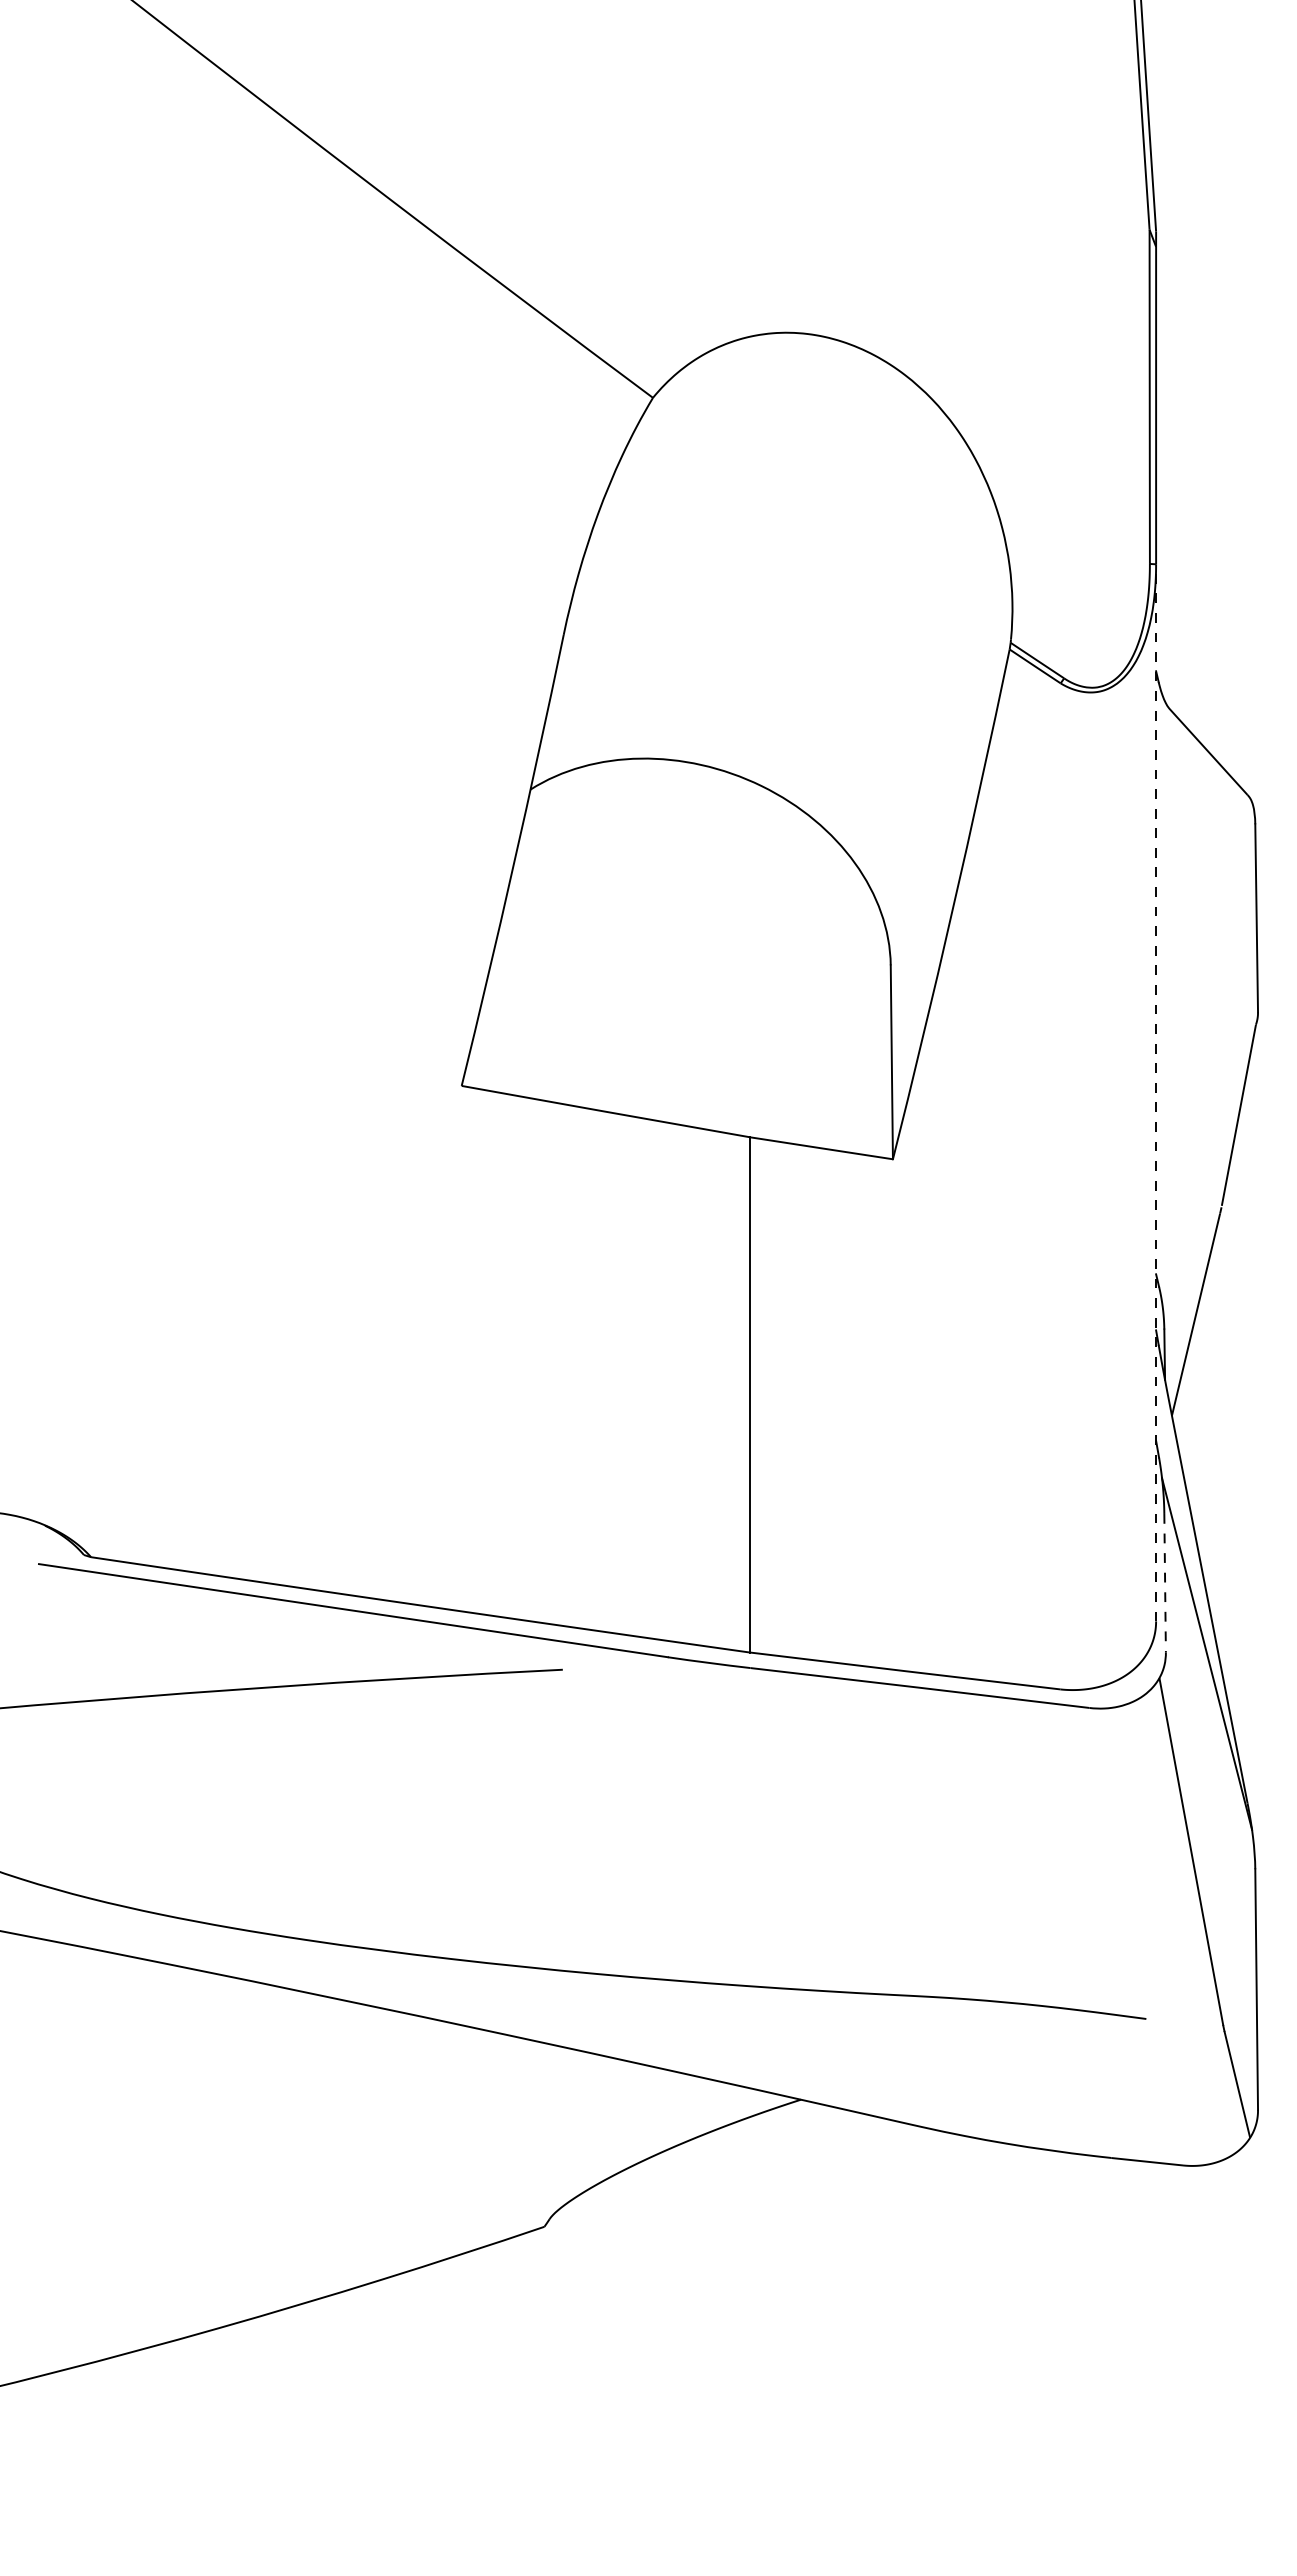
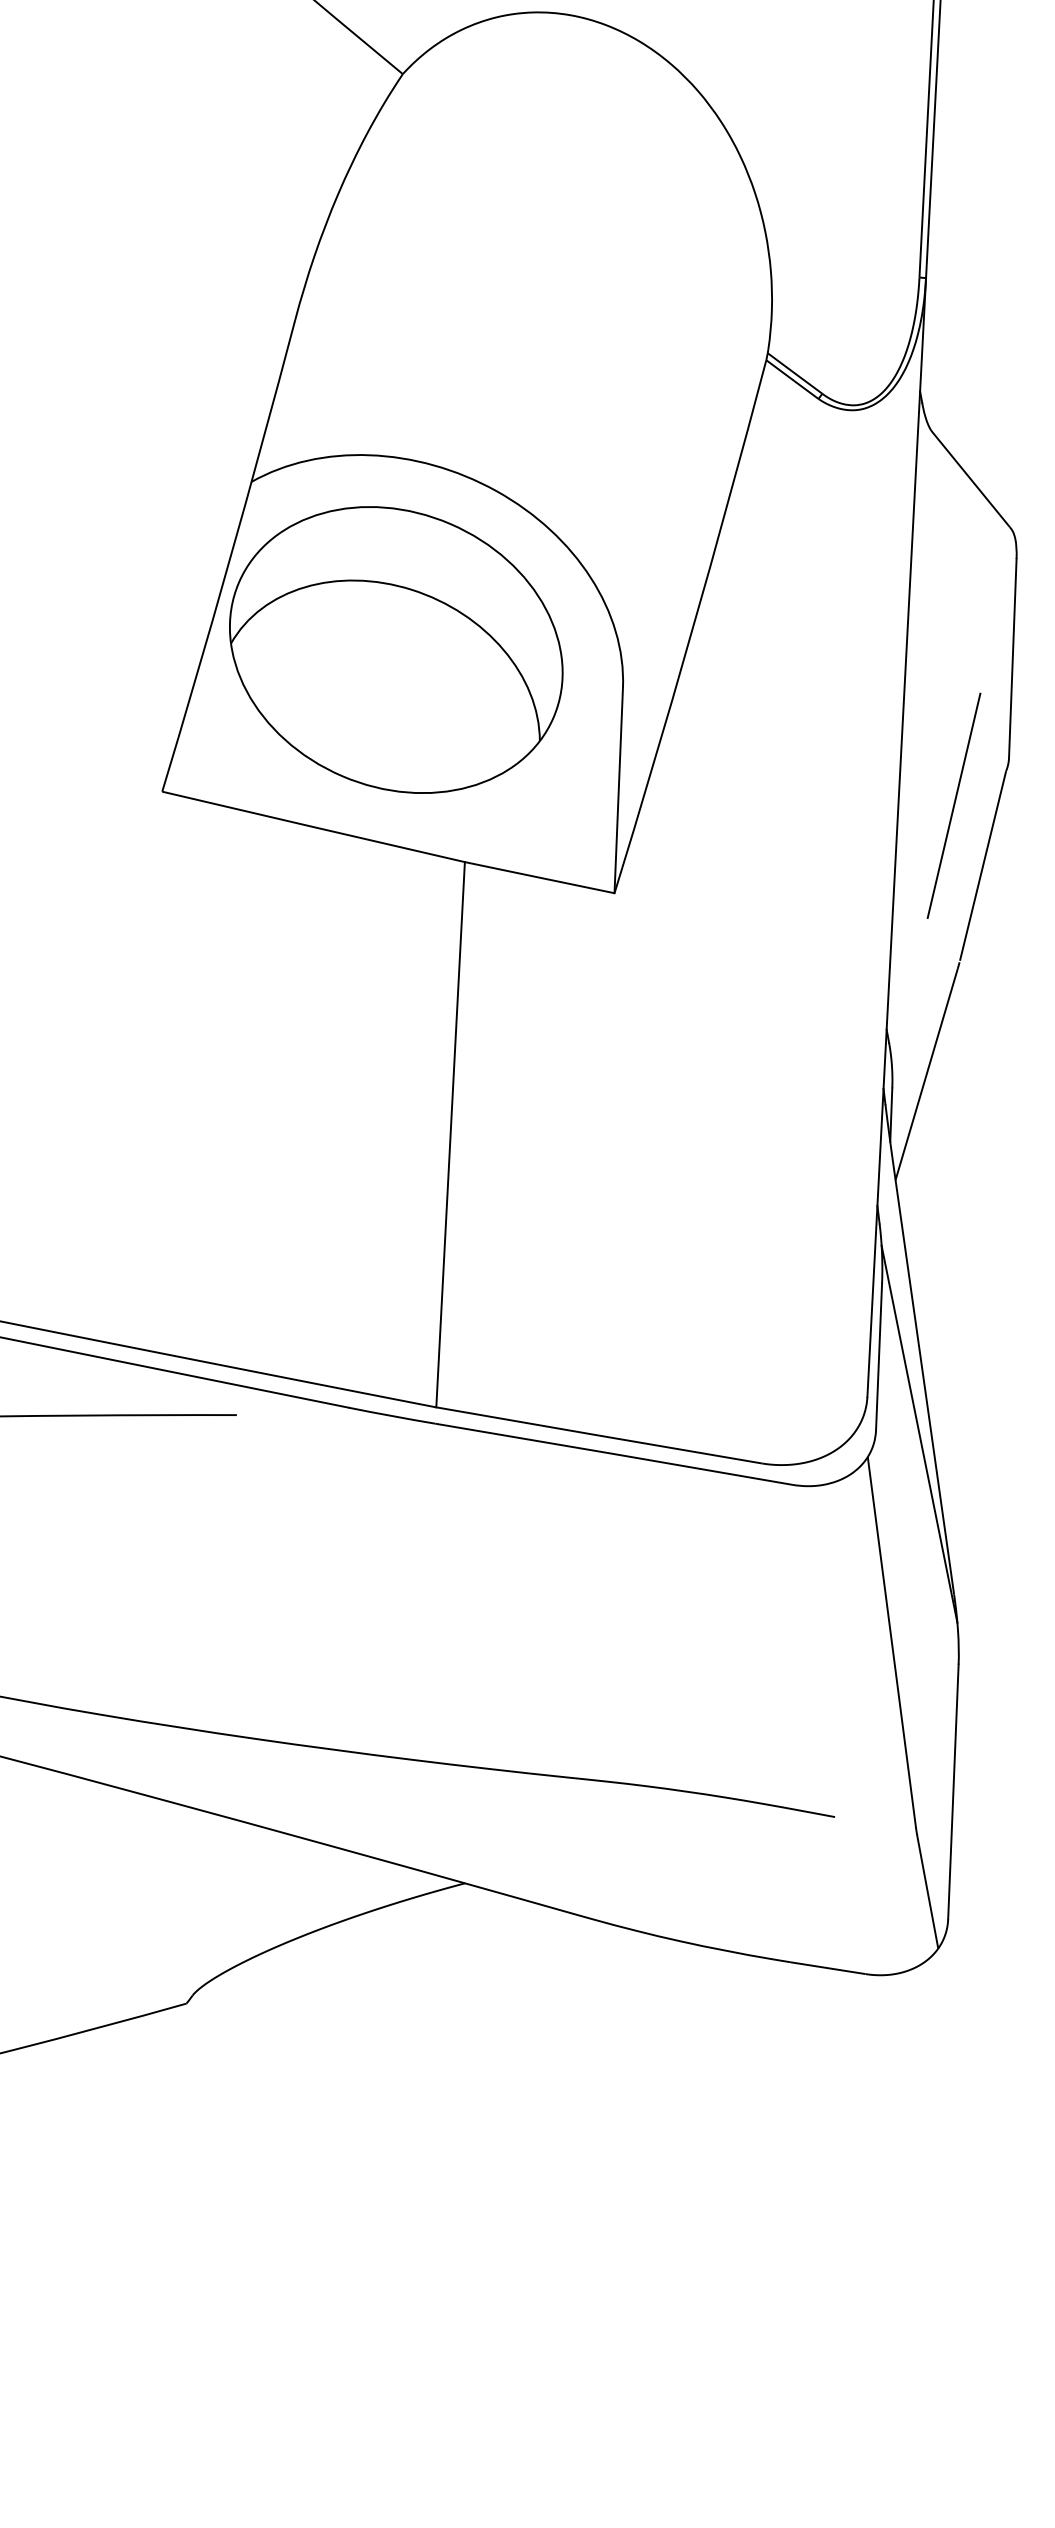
part: (675, 940) -> (396, 649), added
line: (1208, 1060) -> (953, 806), added
line: (1156, 1092) -> (897, 837), dashed -> solid
line: (1165, 1583) -> (879, 1357), dashed -> solid

